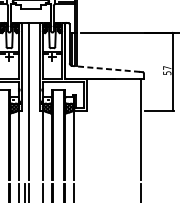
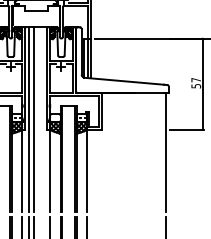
line: (106, 69) -> (124, 81), dashed -> solid
line: (24, 101) -> (28, 119), added

